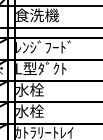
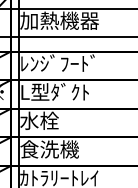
text: (44, 15) -> (59, 20), 食洗機 -> 加熱機器
text: (37, 111) -> (50, 149), 水栓 -> 食洗機

